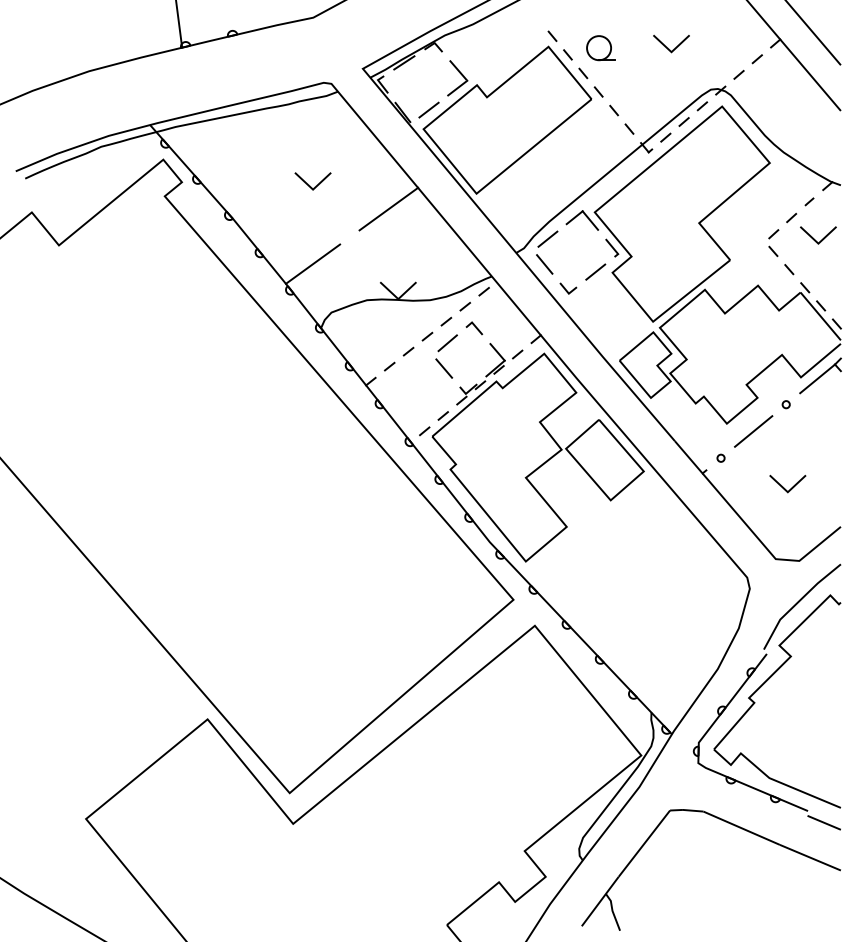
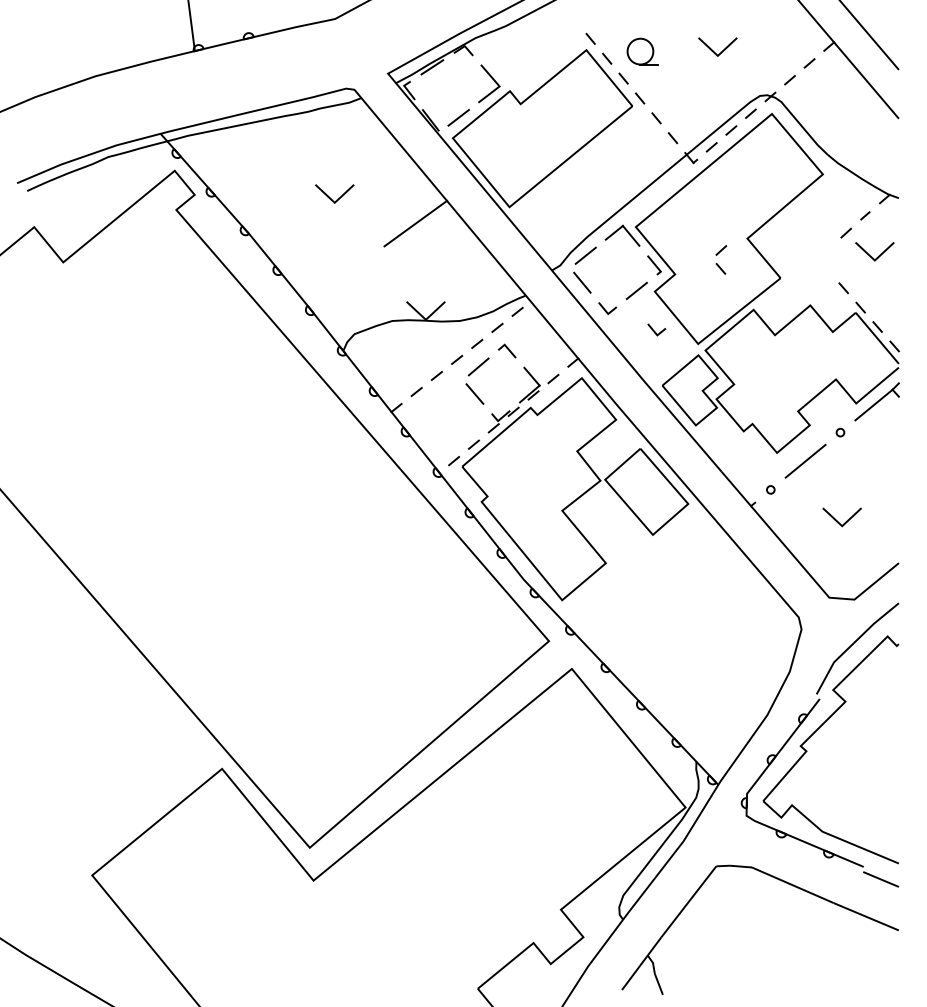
part: (773, 243) -> (721, 260), moved
line: (312, 263) -> (334, 281), removed
line: (612, 309) -> (654, 330), added

